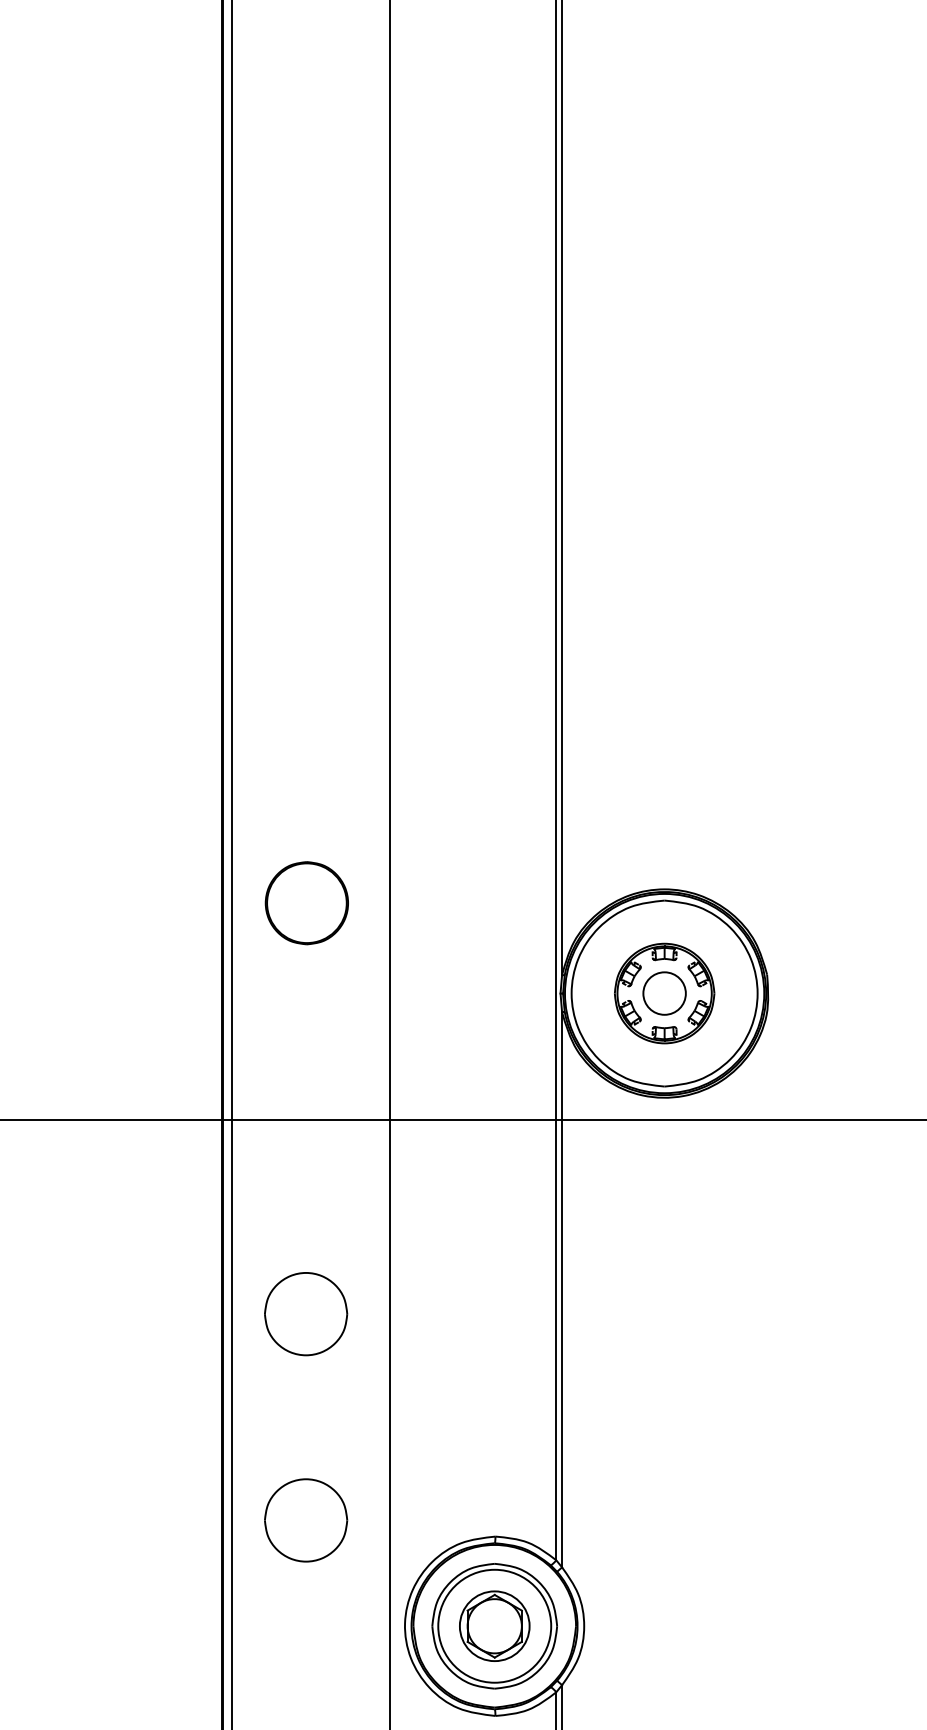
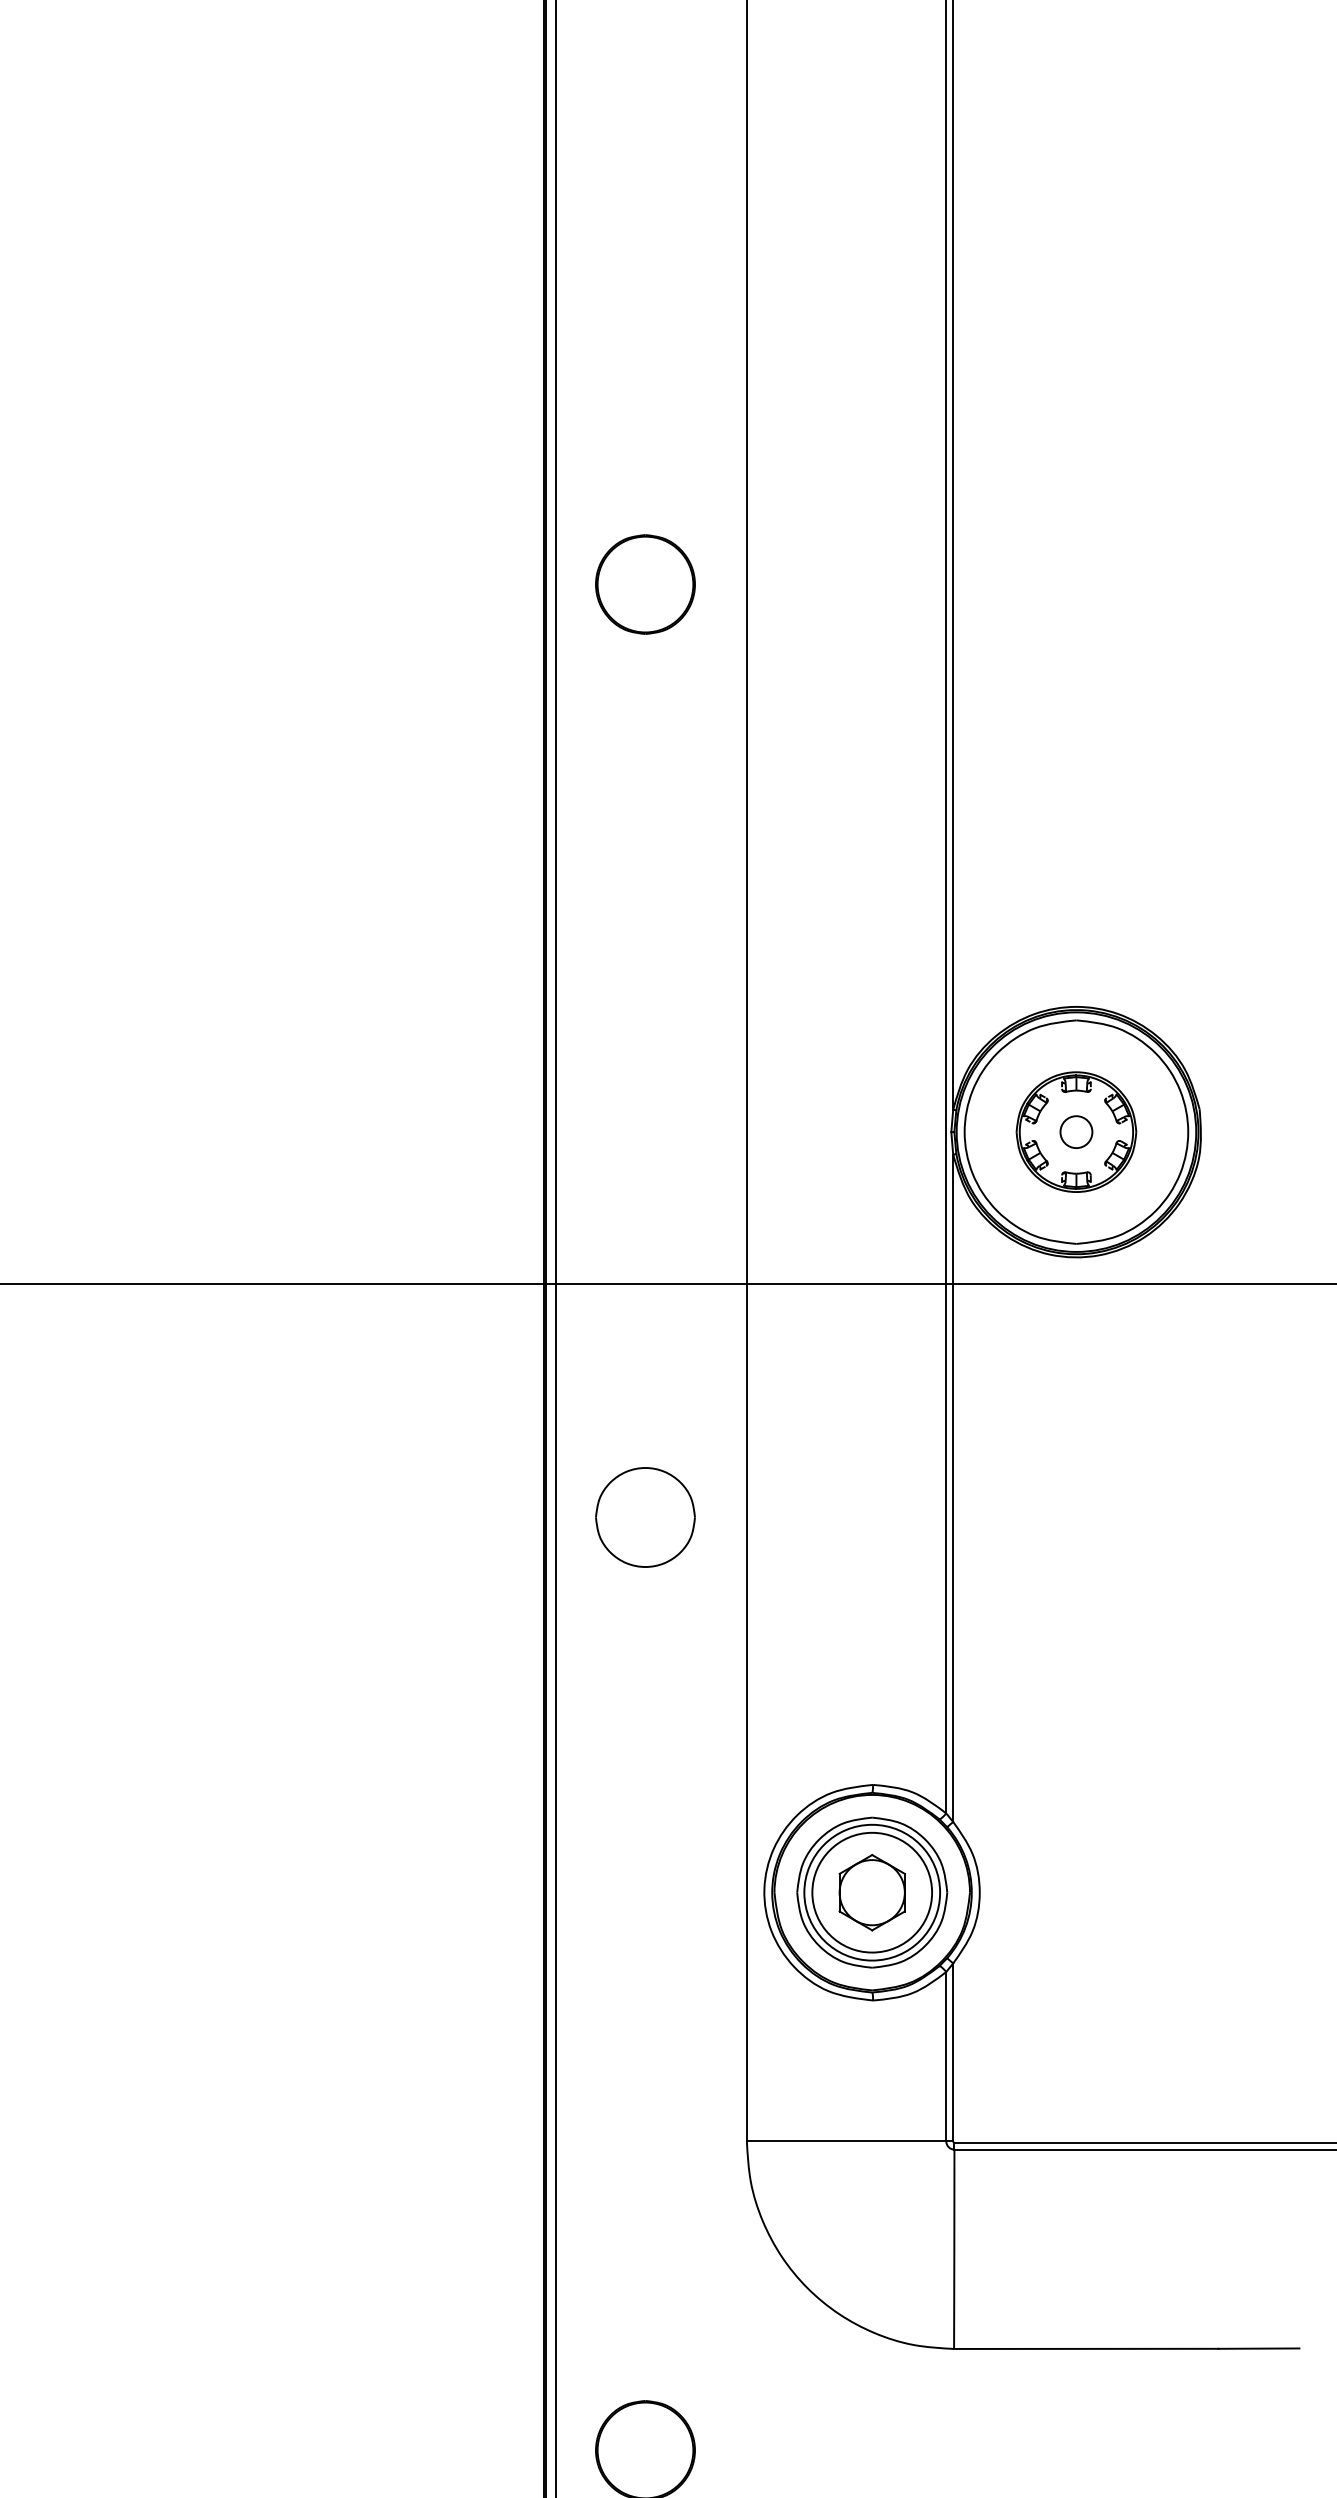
part: (306, 903) -> (645, 584), moved
circle: (664, 993) -> (1076, 1132), size x0.62
part: (306, 1520) -> (645, 1765), removed
circle: (494, 1626) -> (872, 1892), size x1.43

